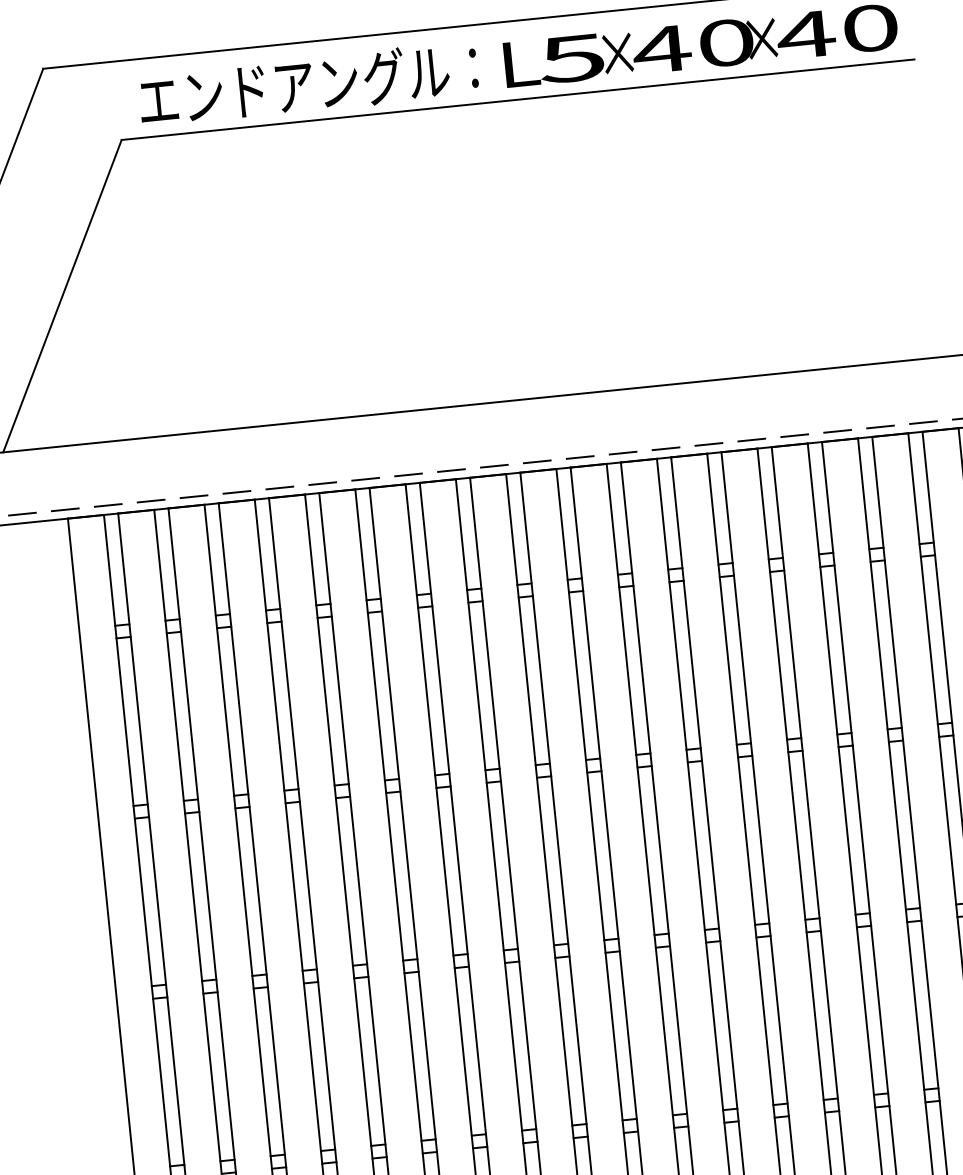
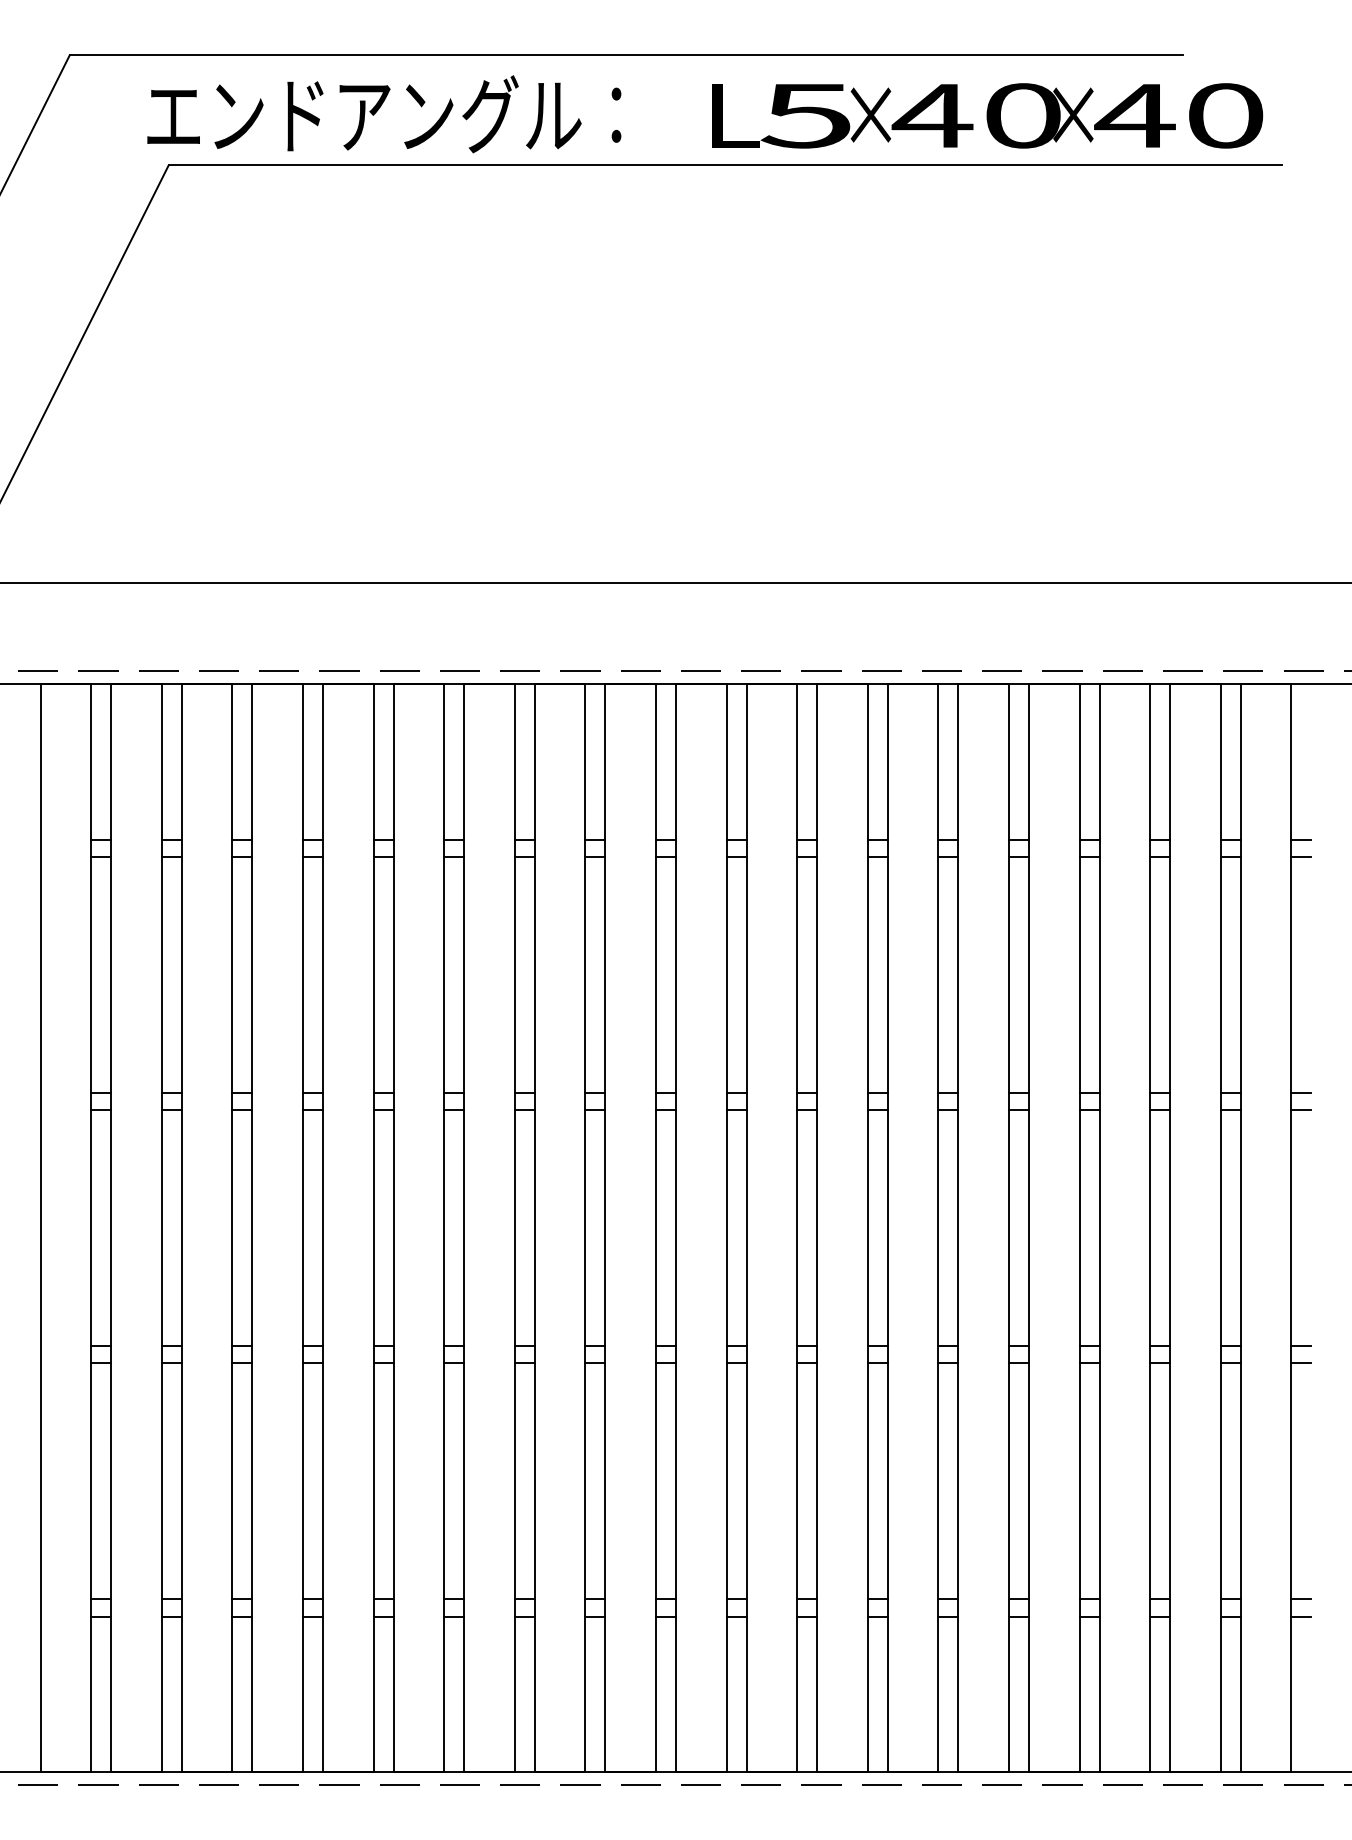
text: (308, 84) -> (384, 114), moved

